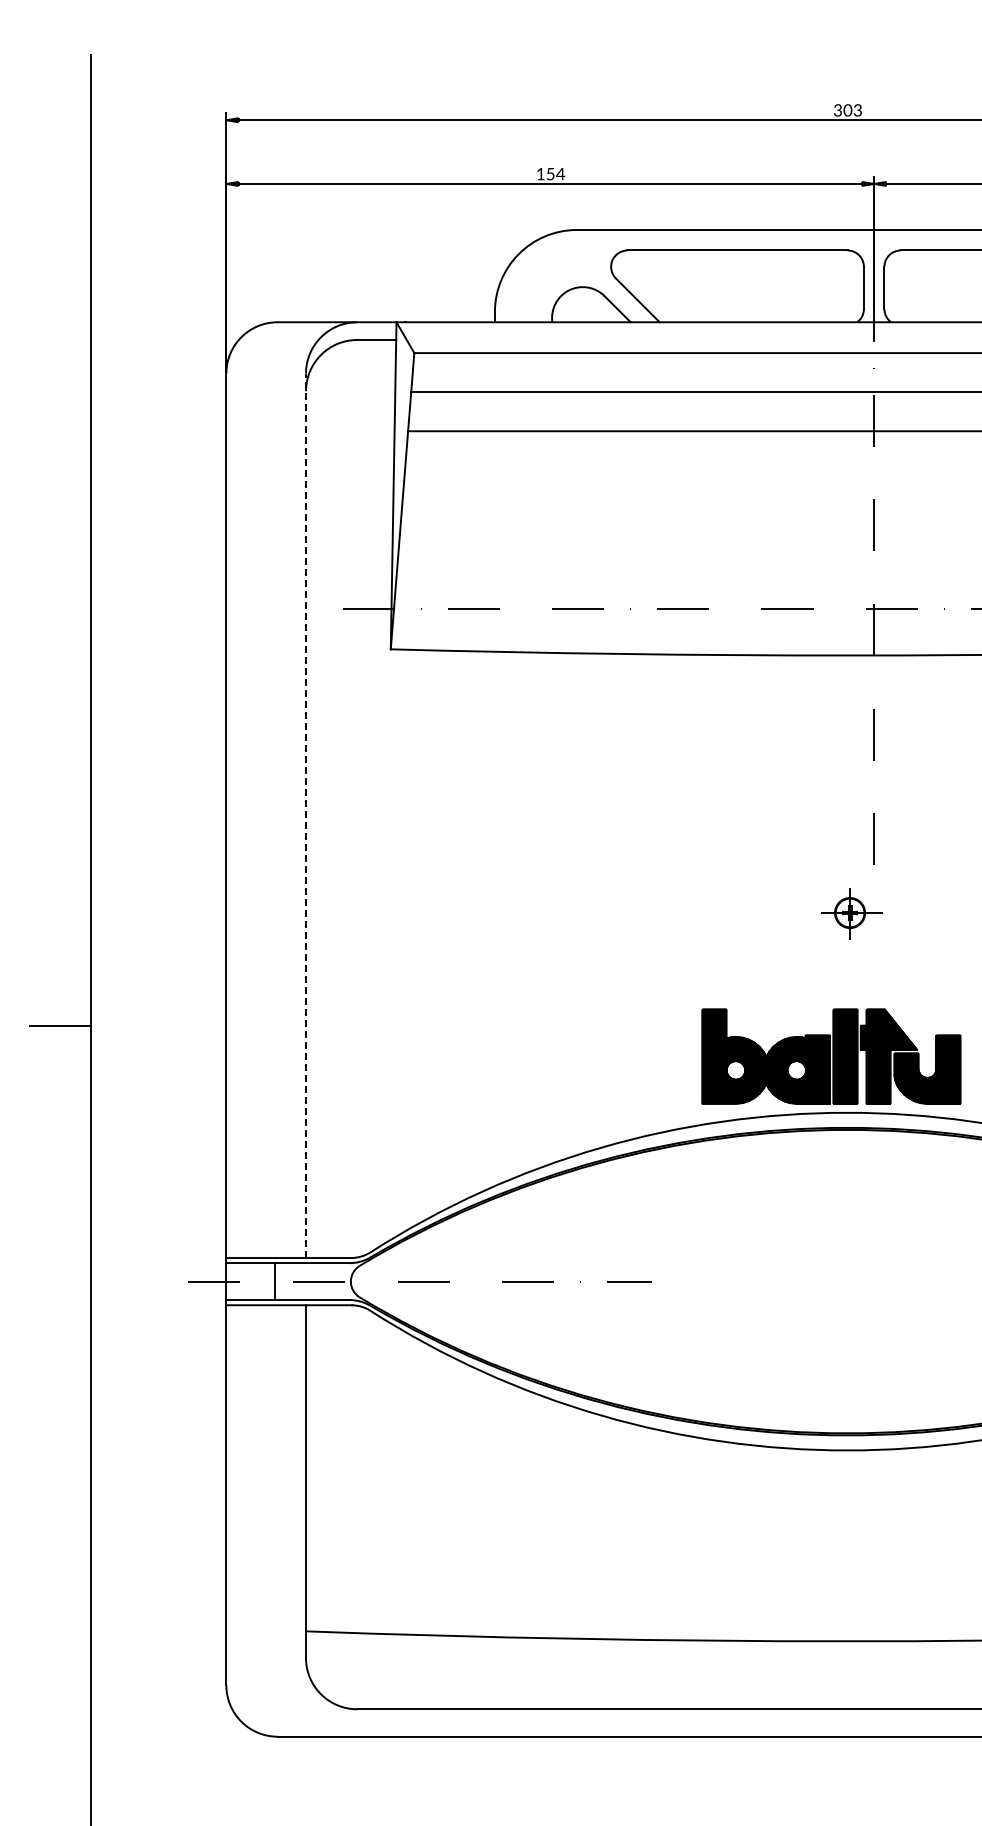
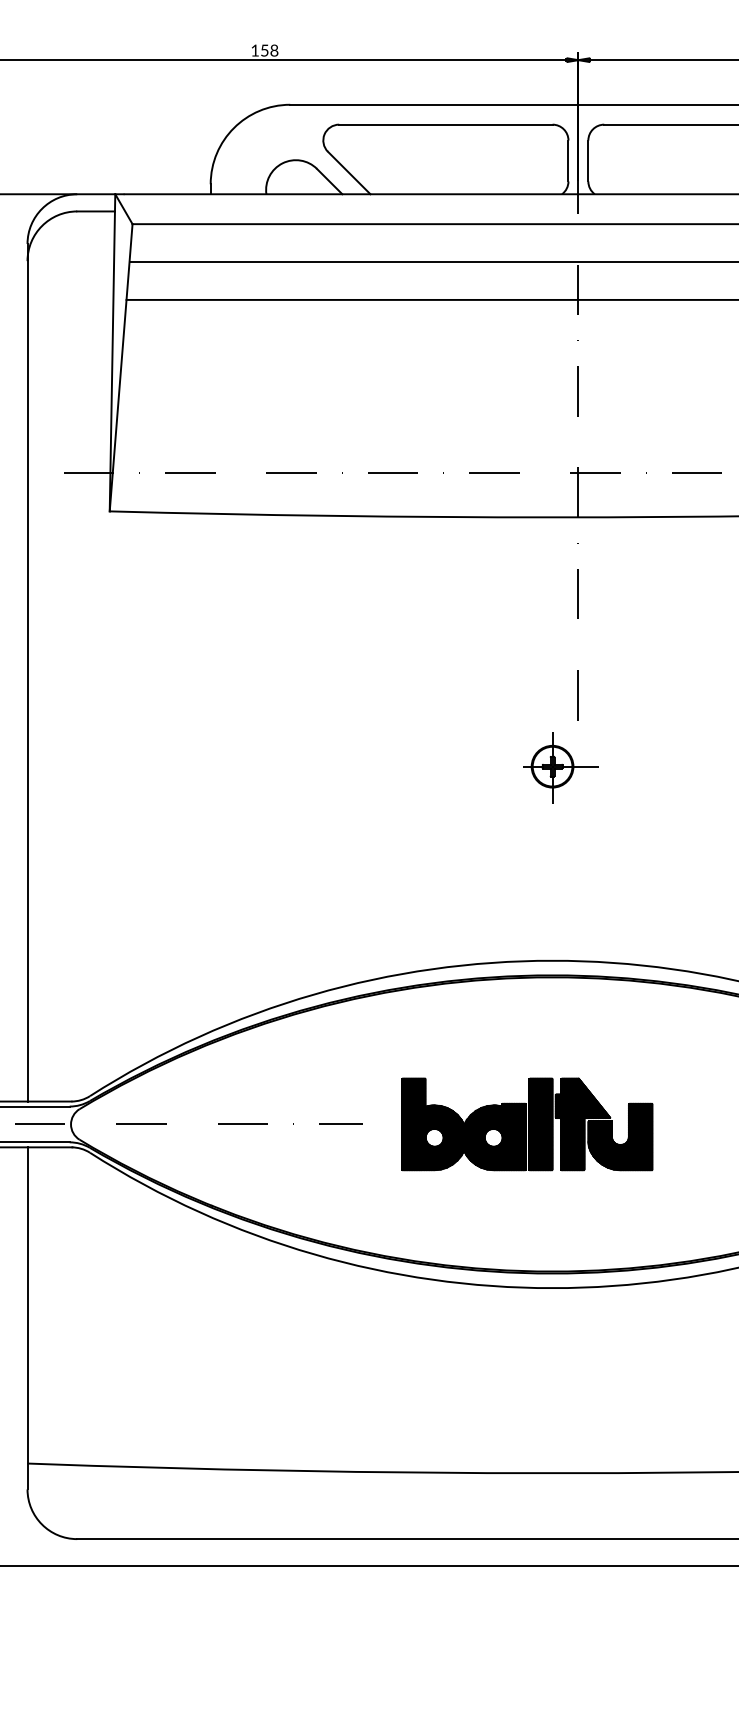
text: (560, 173) -> (274, 50), 154 -> 158
line: (306, 815) -> (28, 672), dashed -> solid
part: (855, 913) -> (560, 767), size x1.43
part: (831, 1056) -> (527, 1124), moved

